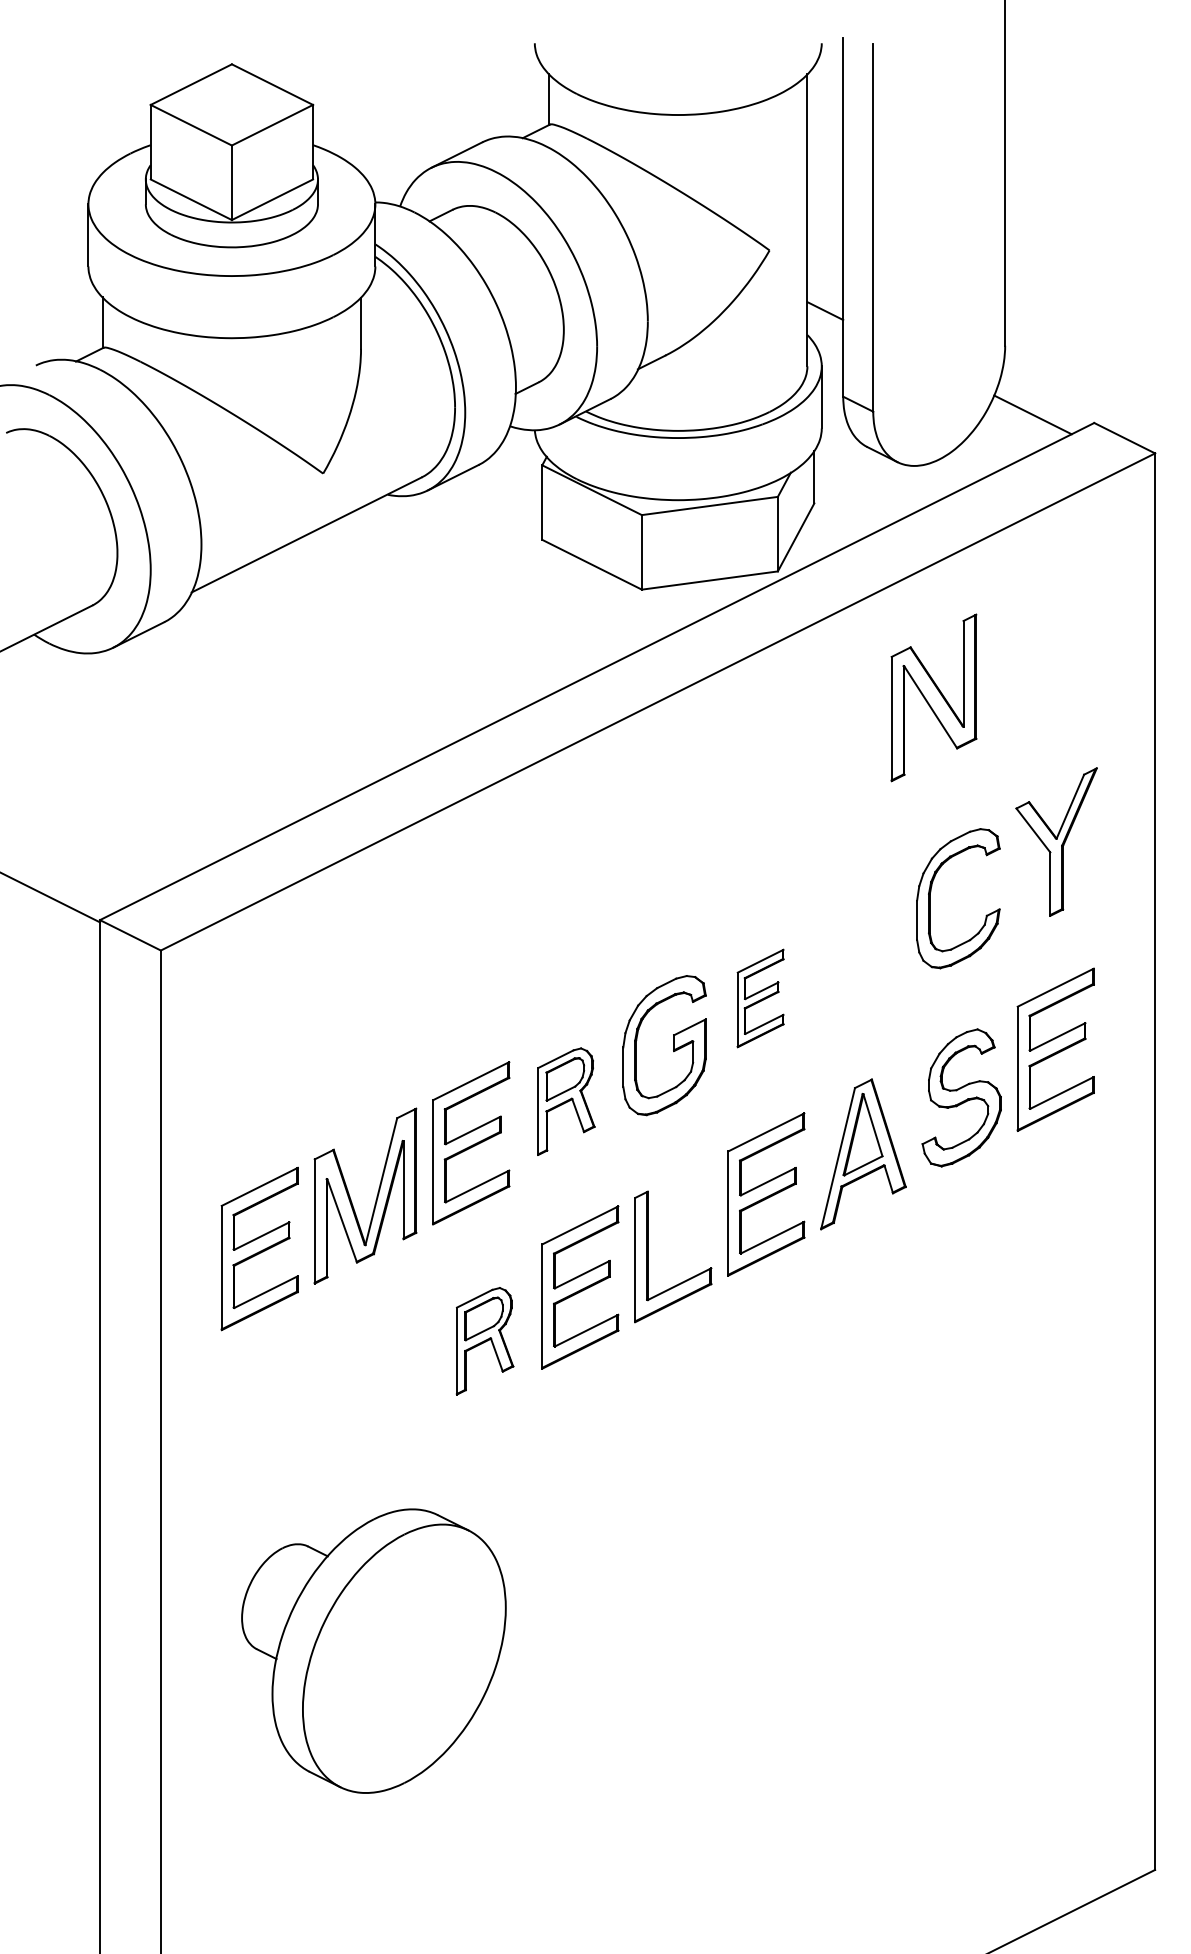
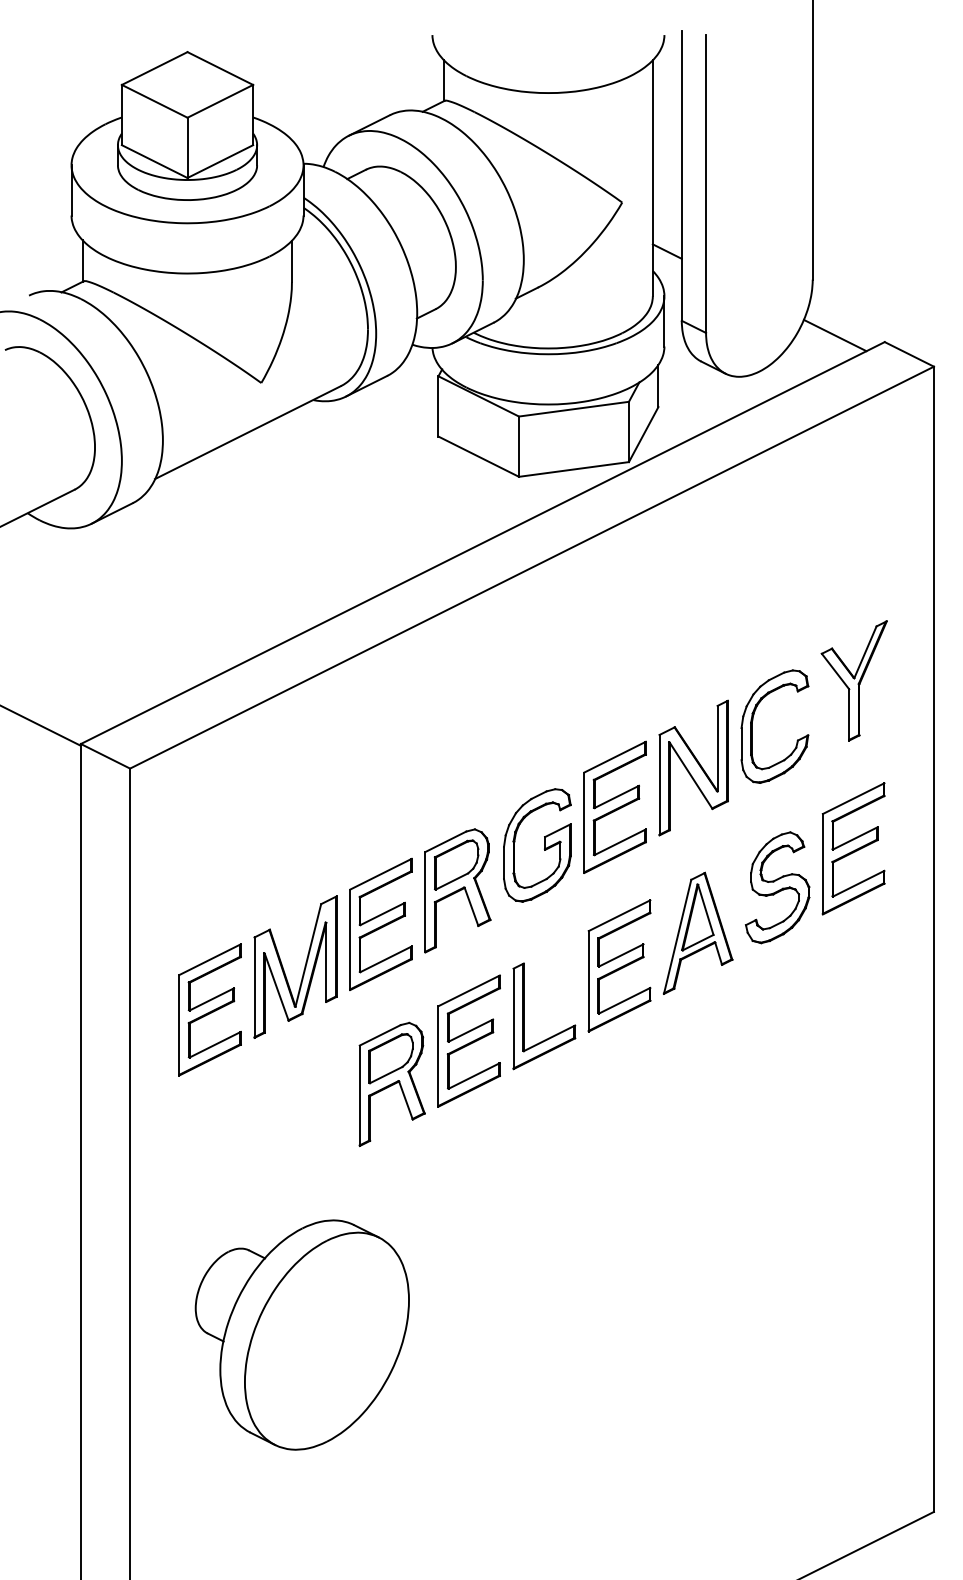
part: (933, 697) -> (693, 767), moved
part: (760, 998) -> (614, 807), size x1.67
part: (566, 1101) -> (458, 890), size x1.43
part: (484, 1341) -> (391, 1084), size x1.43

